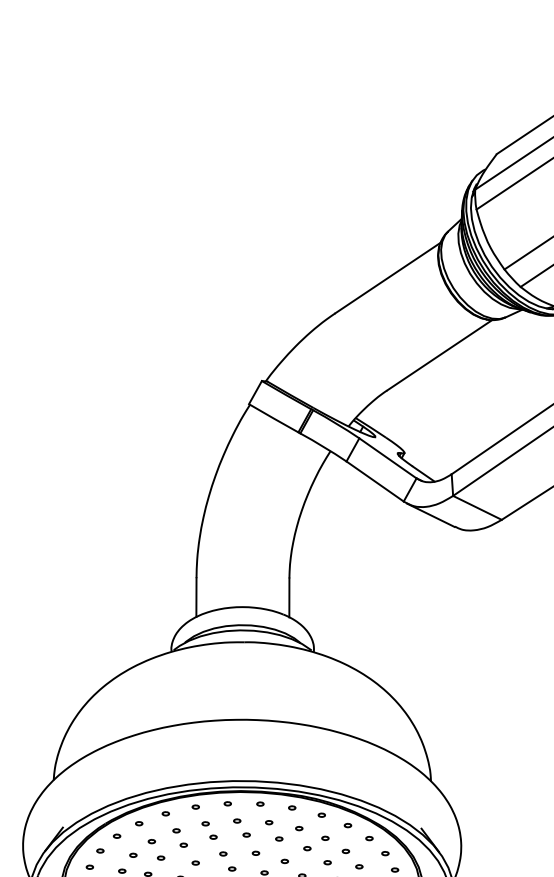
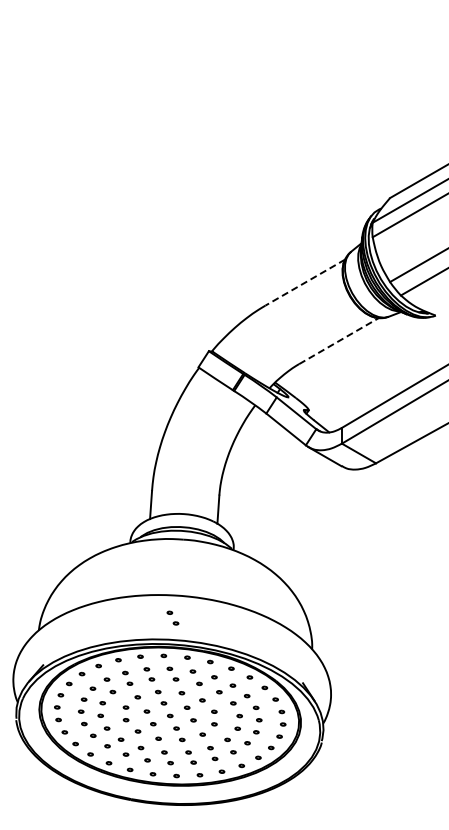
line: (386, 277) -> (304, 282), solid -> dashed
line: (440, 354) -> (339, 340), solid -> dashed
part: (236, 750) -> (172, 617), added

